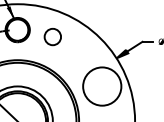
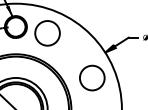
circle: (52, 36) -> (47, 32), size x1.67
circle: (101, 86) -> (91, 78), size x0.71

